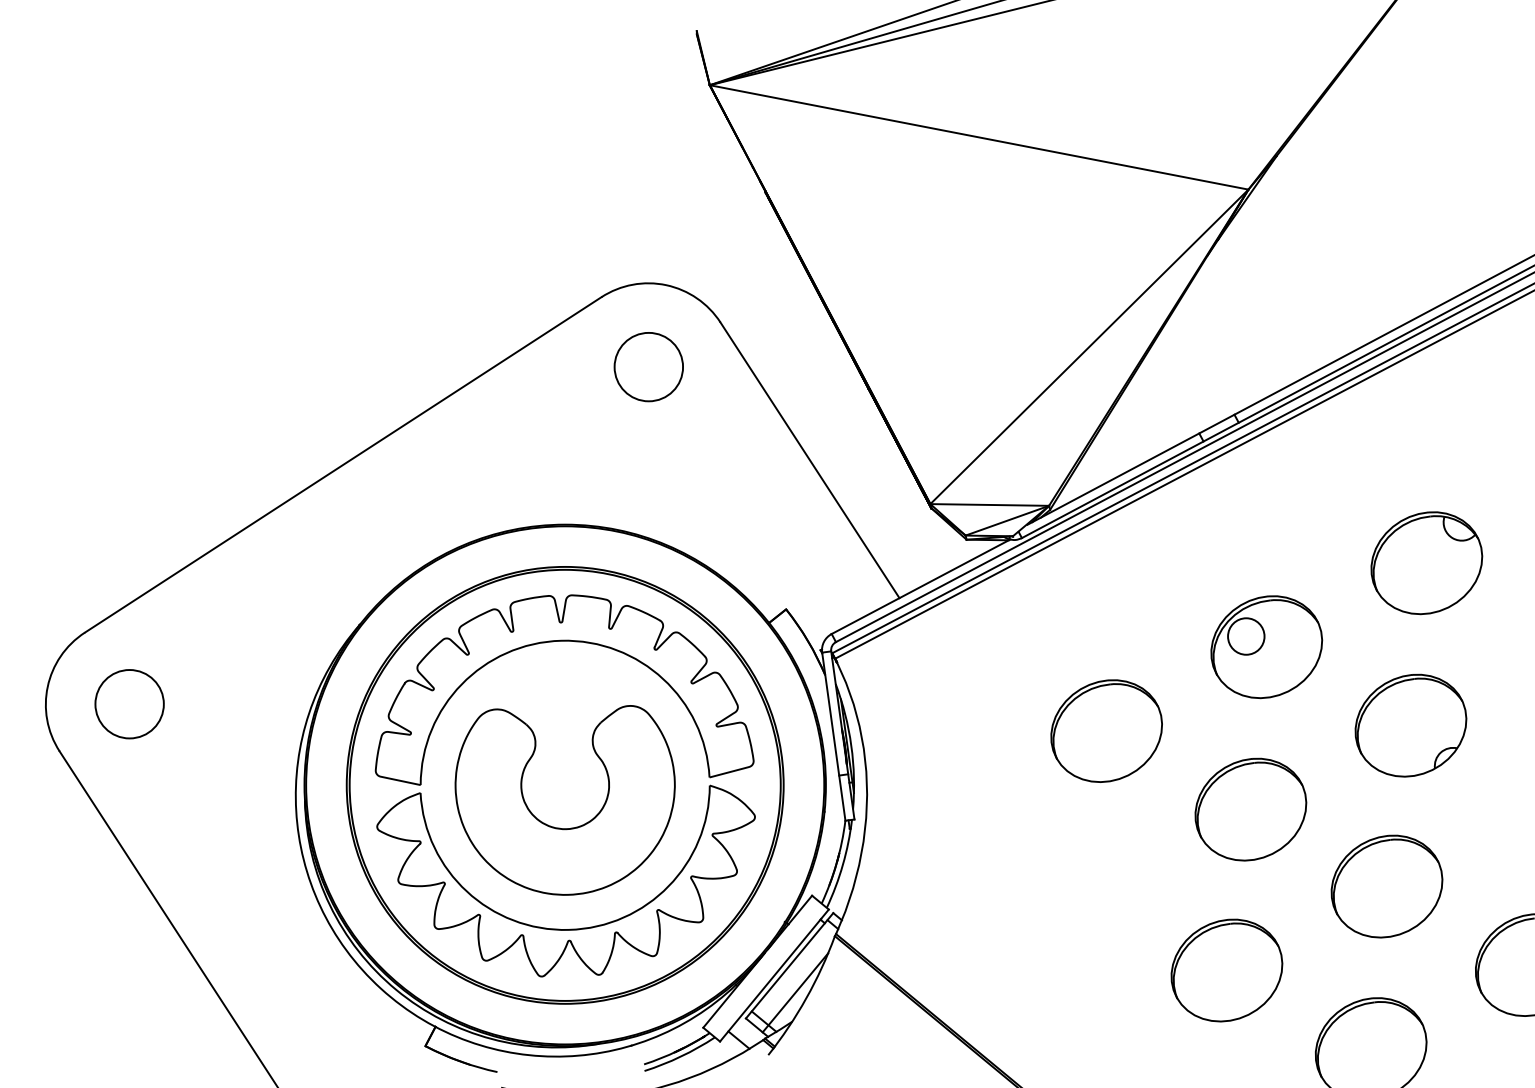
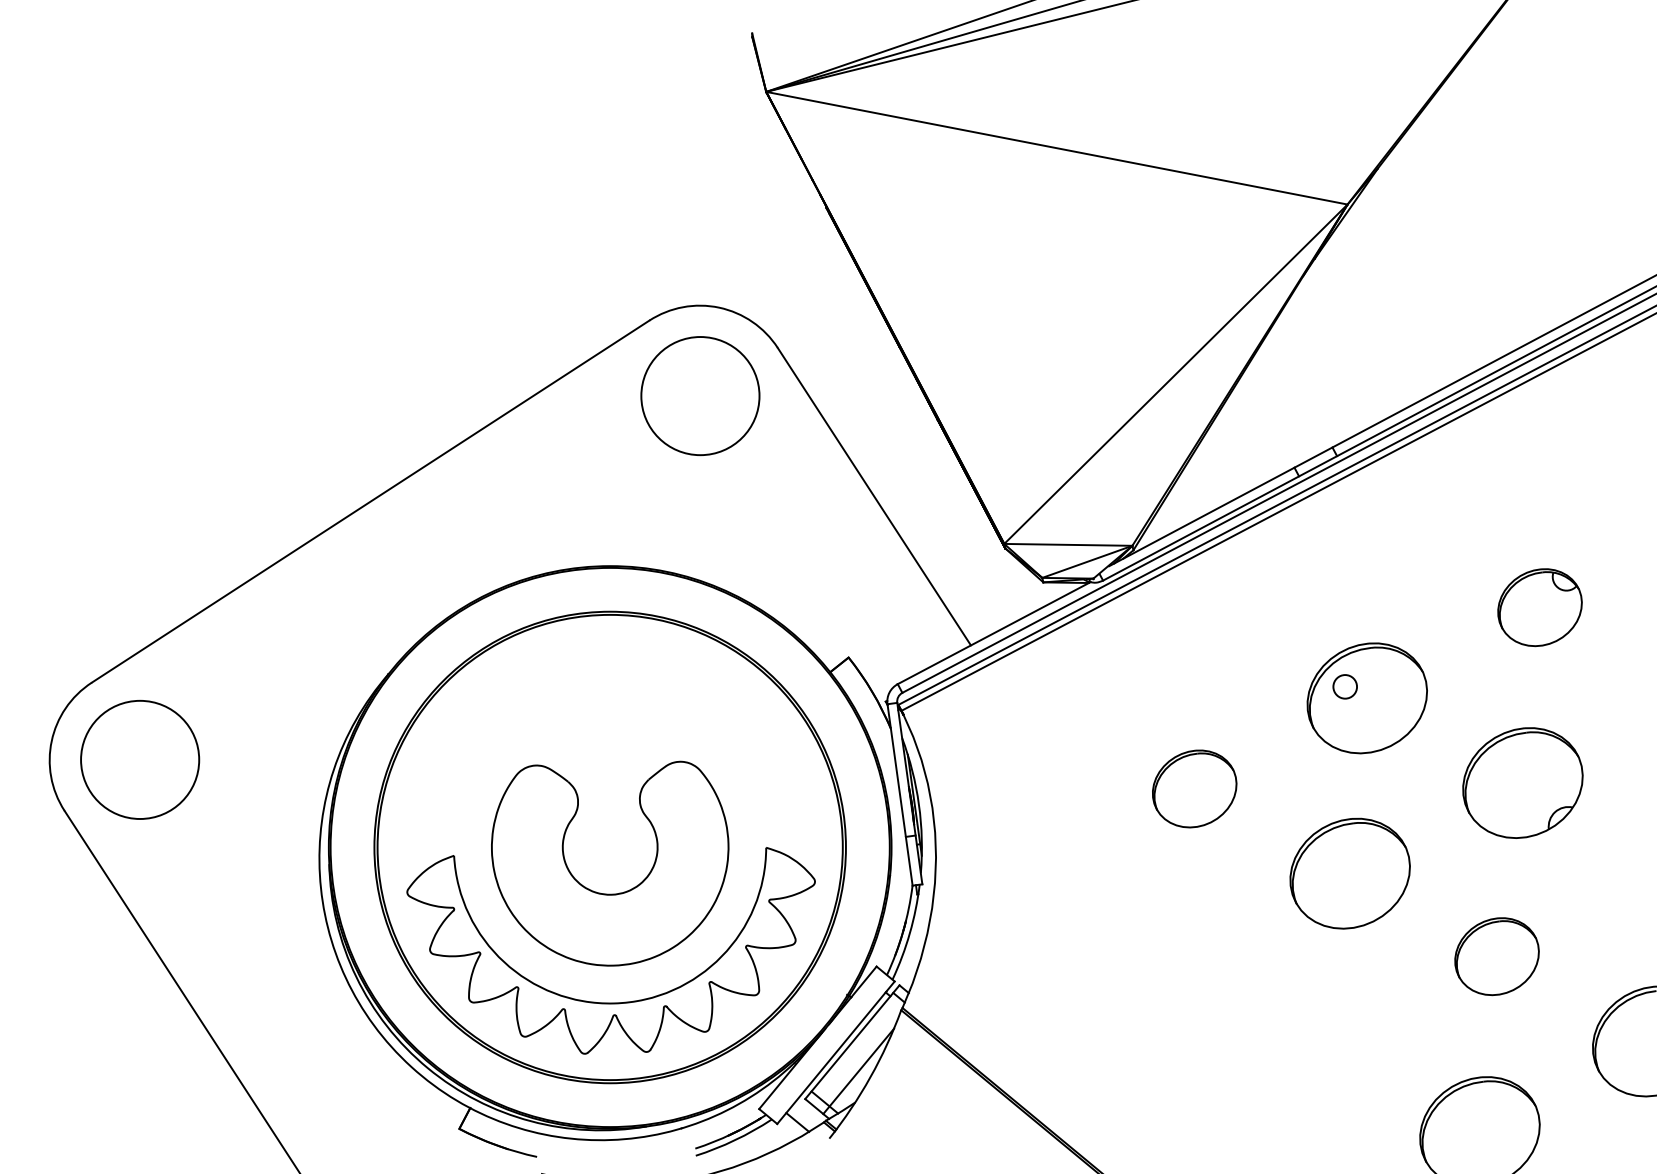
circle: (648, 367) -> (700, 396), size x1.6
part: (1426, 562) -> (1539, 607), size x0.7
circle: (1245, 636) -> (1344, 686), size x0.6
part: (564, 641) -> (609, 692), removed
circle: (129, 703) -> (140, 759), size x1.6
part: (1106, 730) -> (1194, 788), size x0.7
part: (1386, 886) -> (1496, 956), size x0.7
part: (1226, 970) -> (1323, 1047), removed

